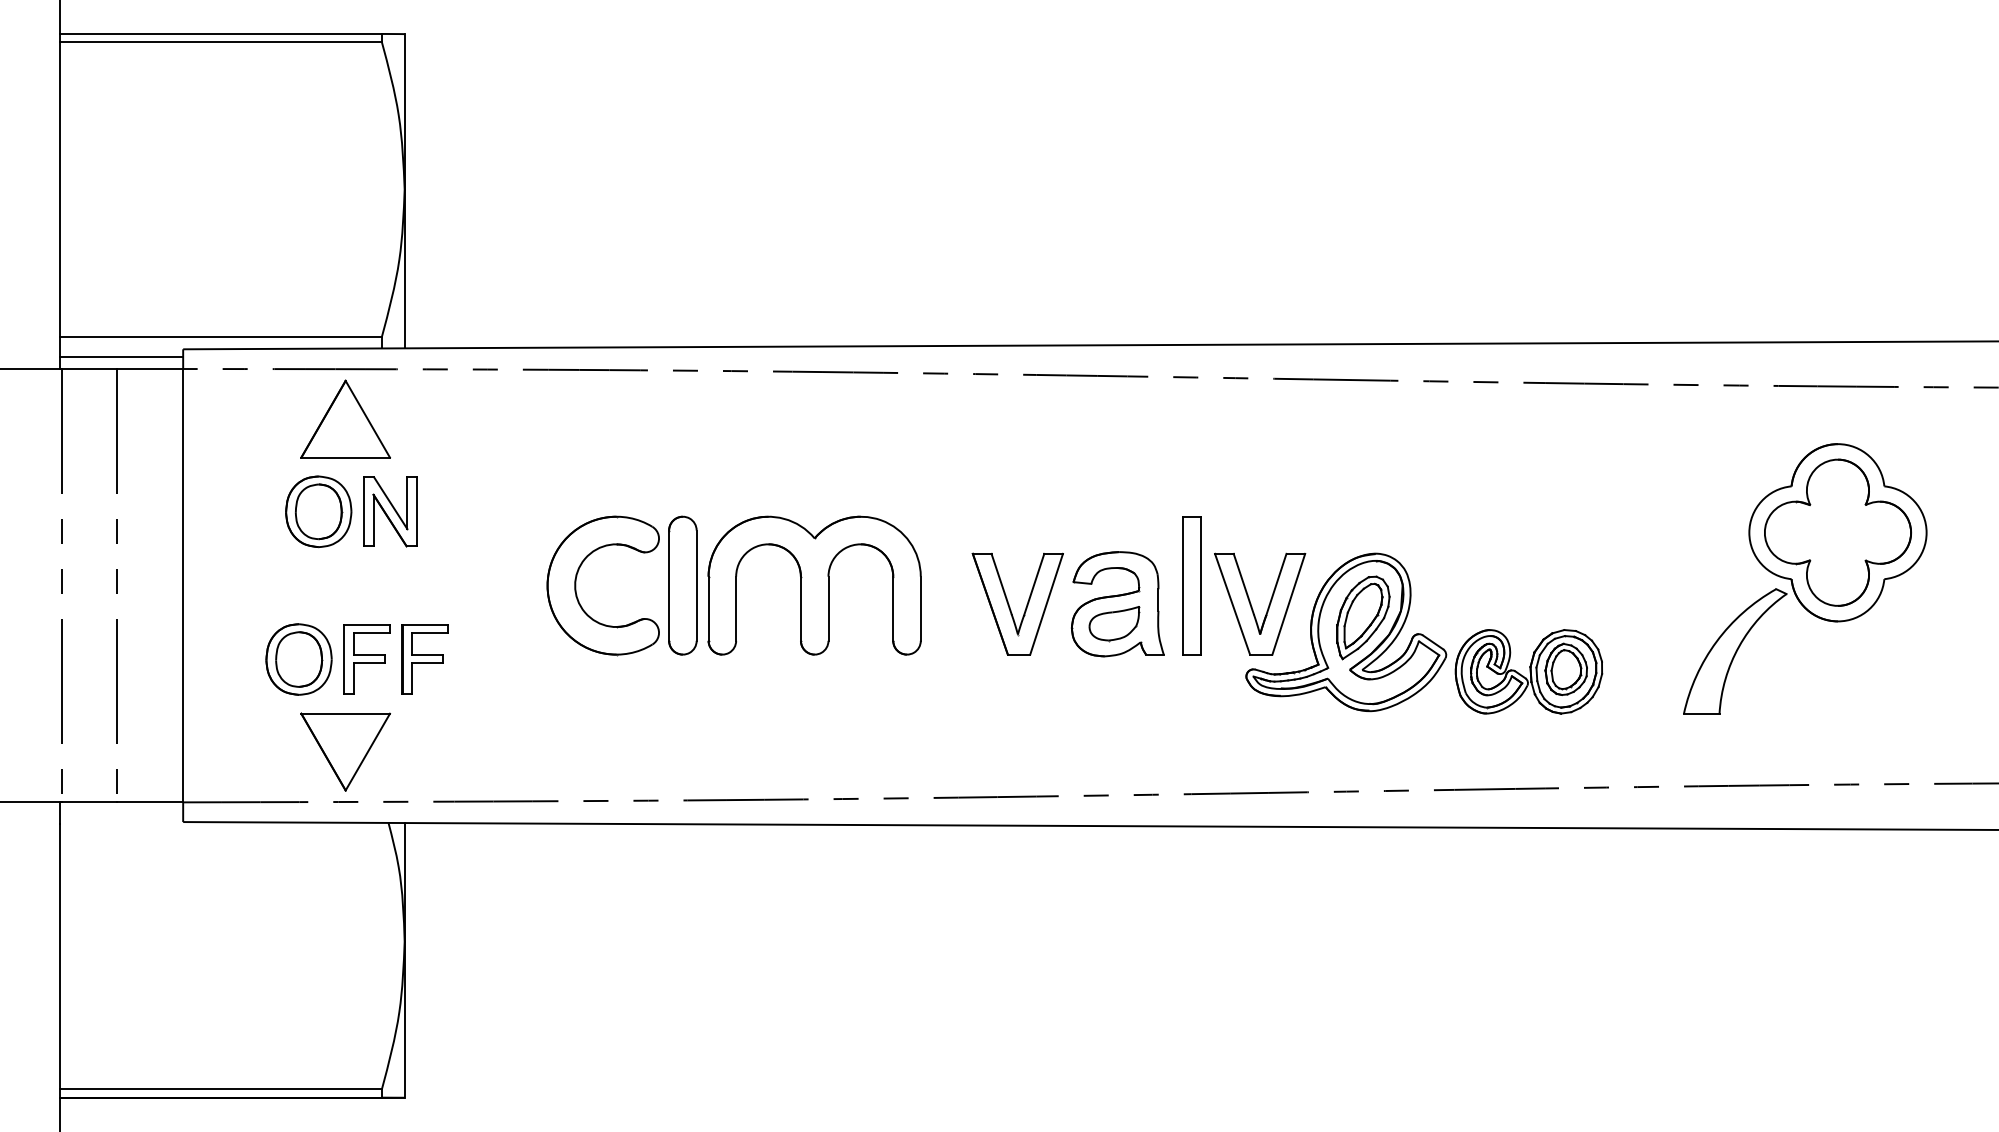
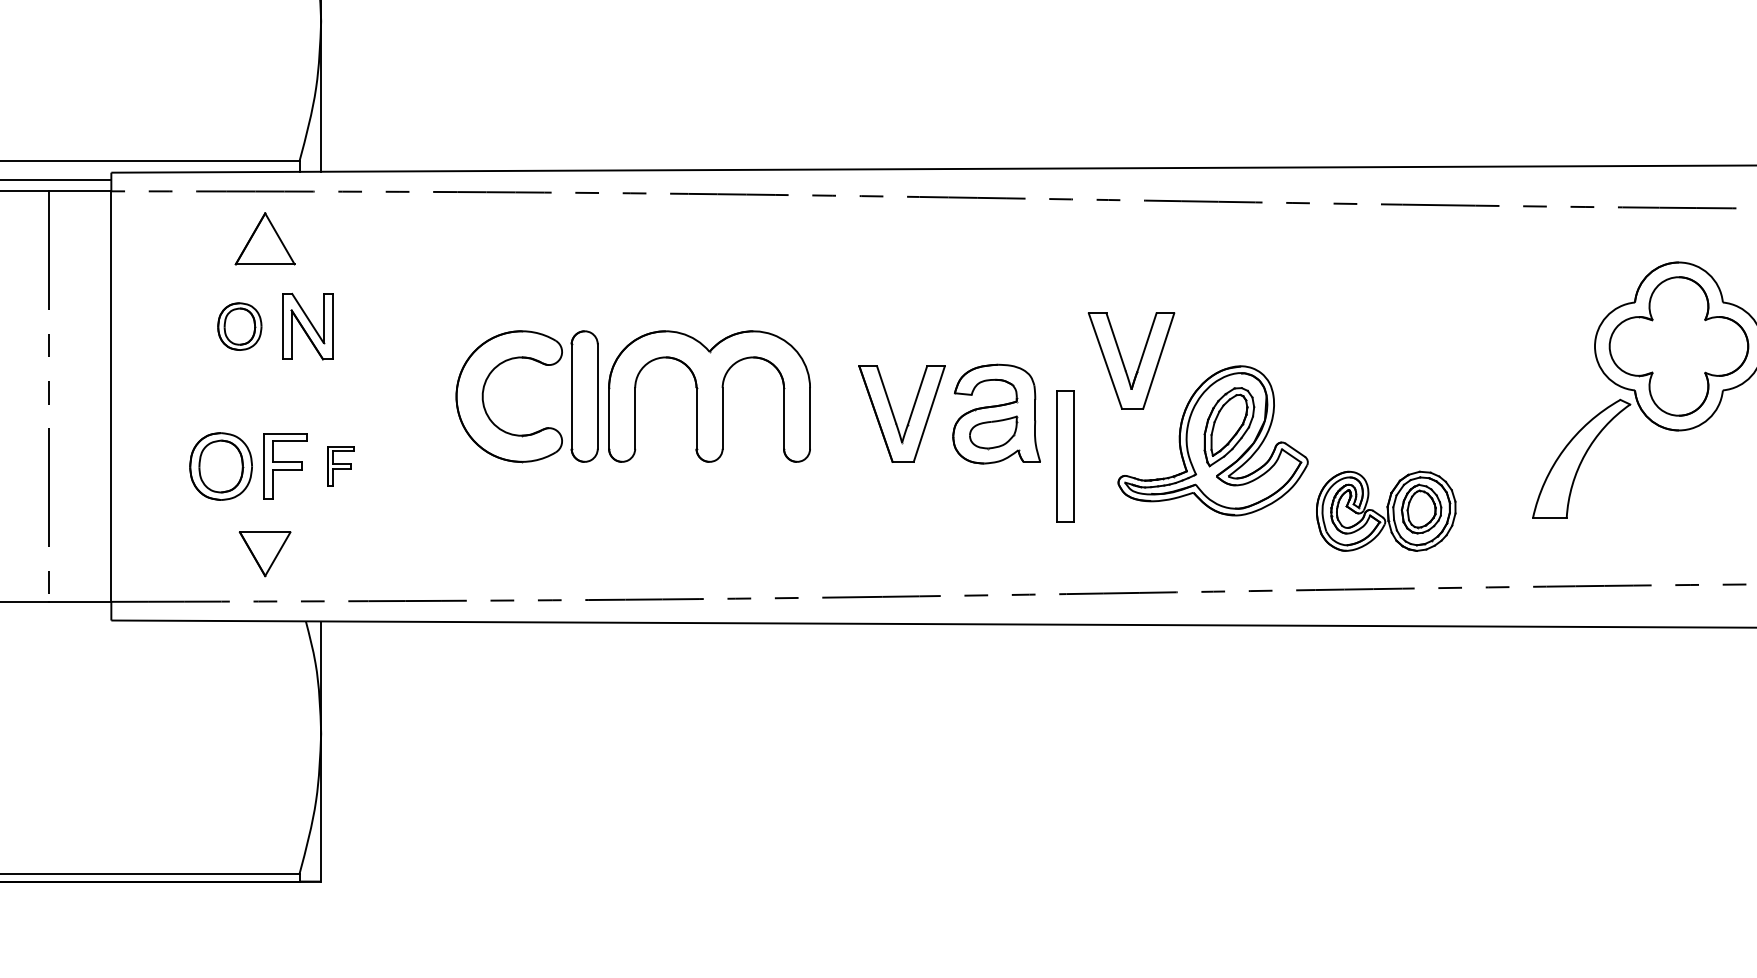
part: (345, 418) -> (265, 238), size x0.7
part: (318, 511) -> (239, 326), size x0.7
part: (1191, 585) -> (1064, 456), moved
part: (1268, 604) -> (1139, 361), moved
part: (424, 659) -> (339, 466), size x0.6
part: (1528, 671) -> (1385, 511), moved
part: (345, 751) -> (265, 553), size x0.6

